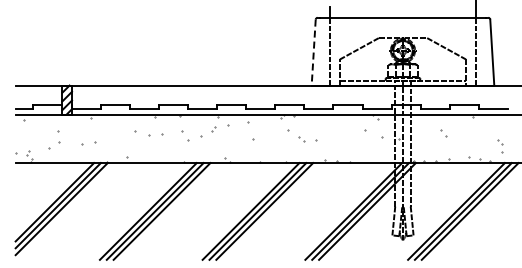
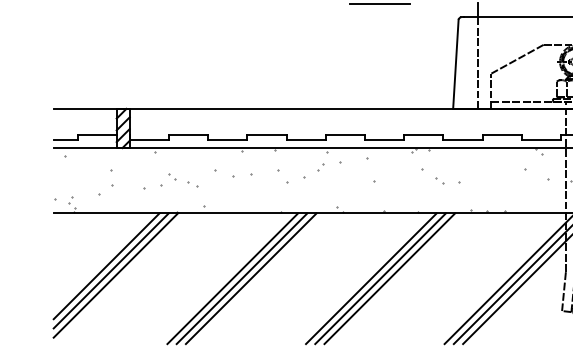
line: (257, 8) -> (380, 4), added
line: (313, 53) -> (455, 65), dashed -> solid
part: (111, 138) -> (183, 180), added

